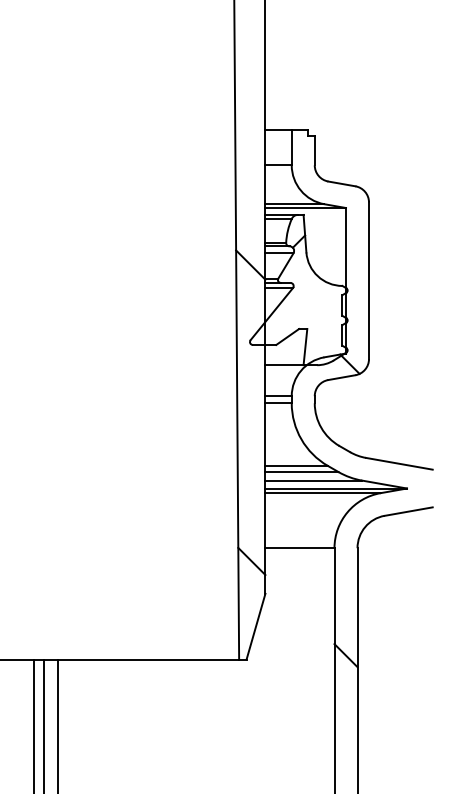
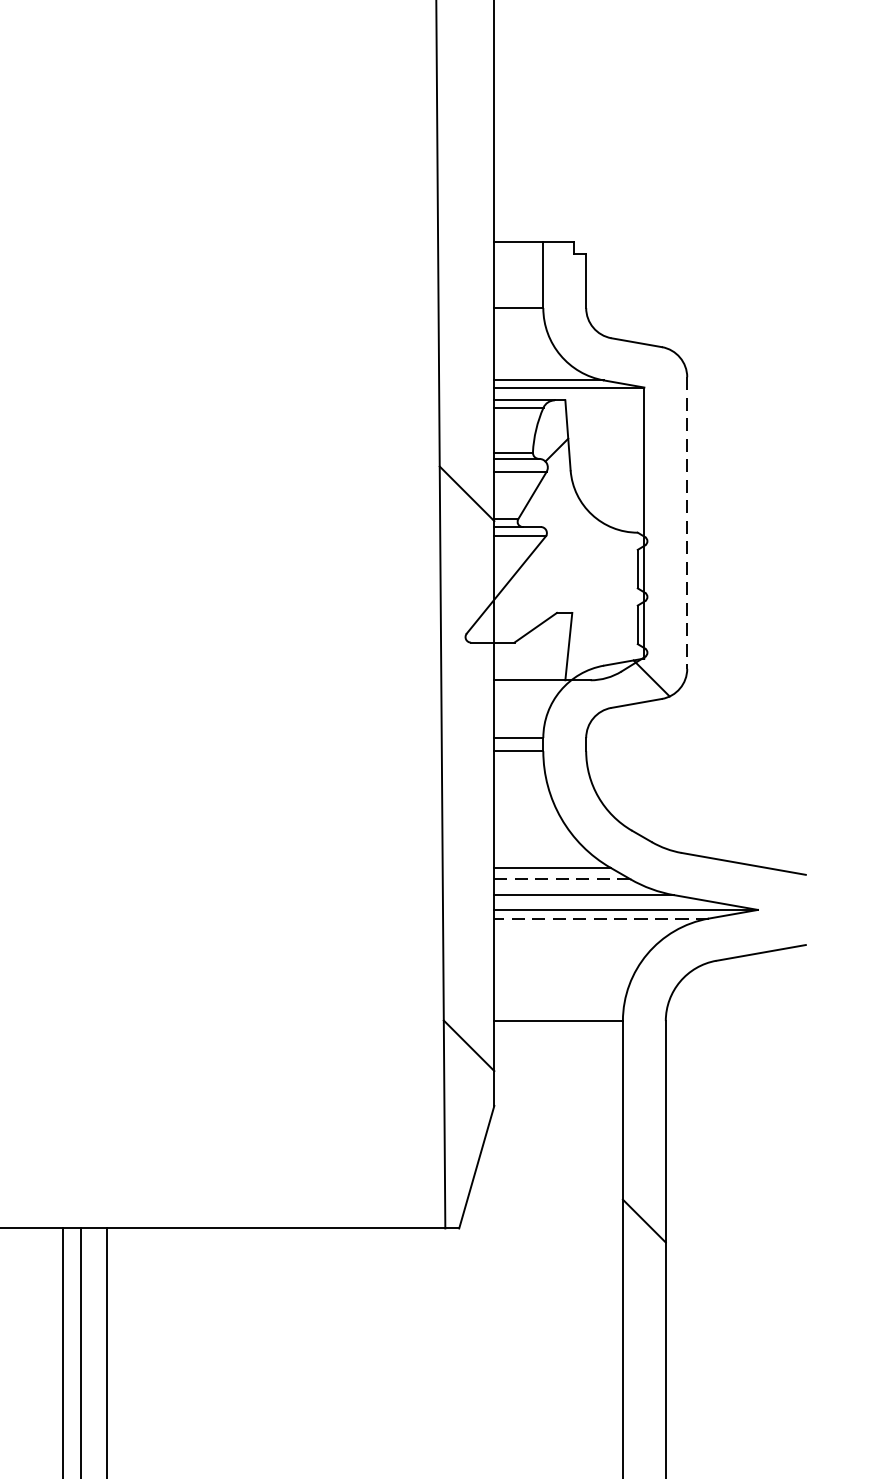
line: (369, 281) -> (688, 524), solid -> dashed
line: (301, 472) -> (561, 880), solid -> dashed
line: (323, 493) -> (602, 919), solid -> dashed

